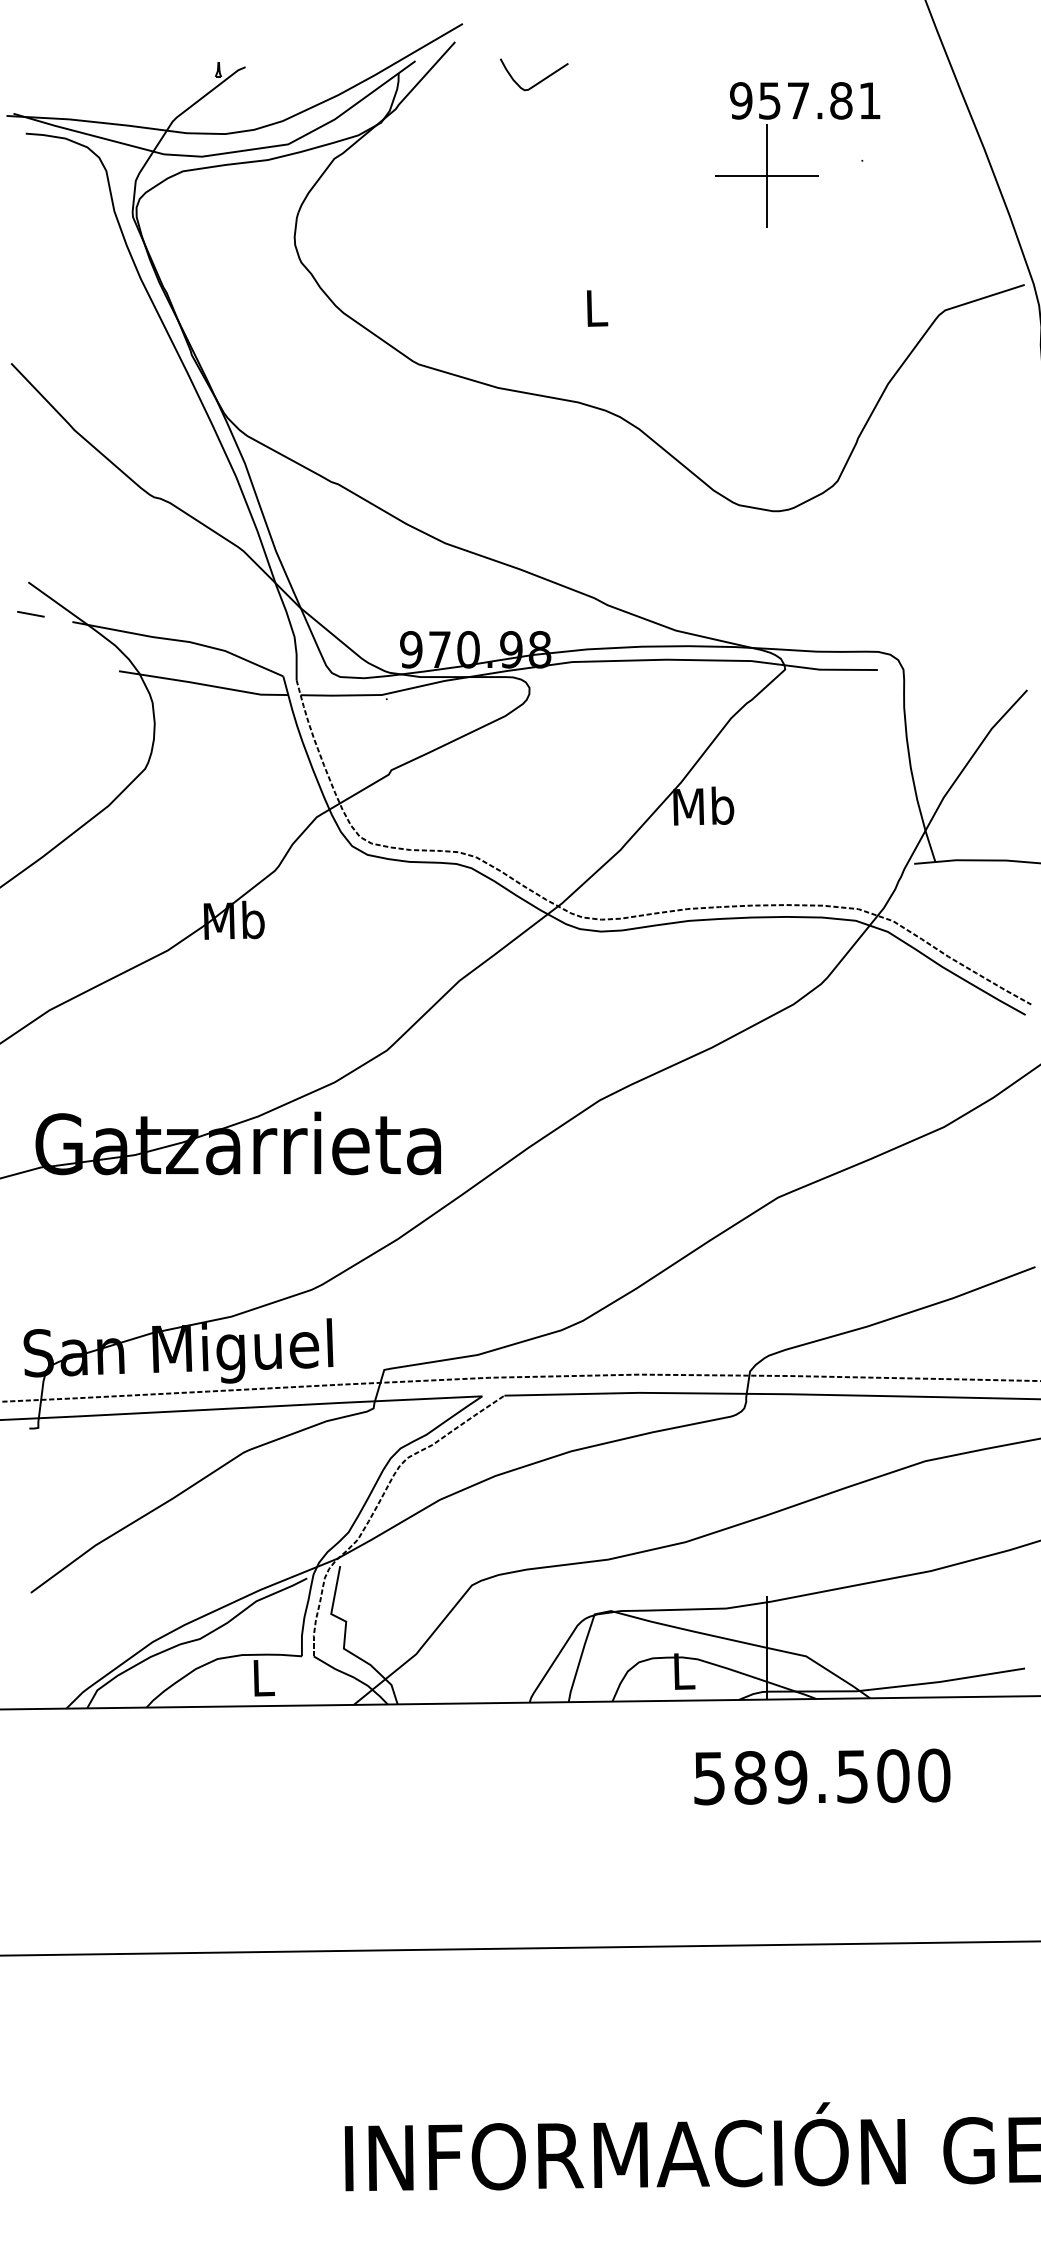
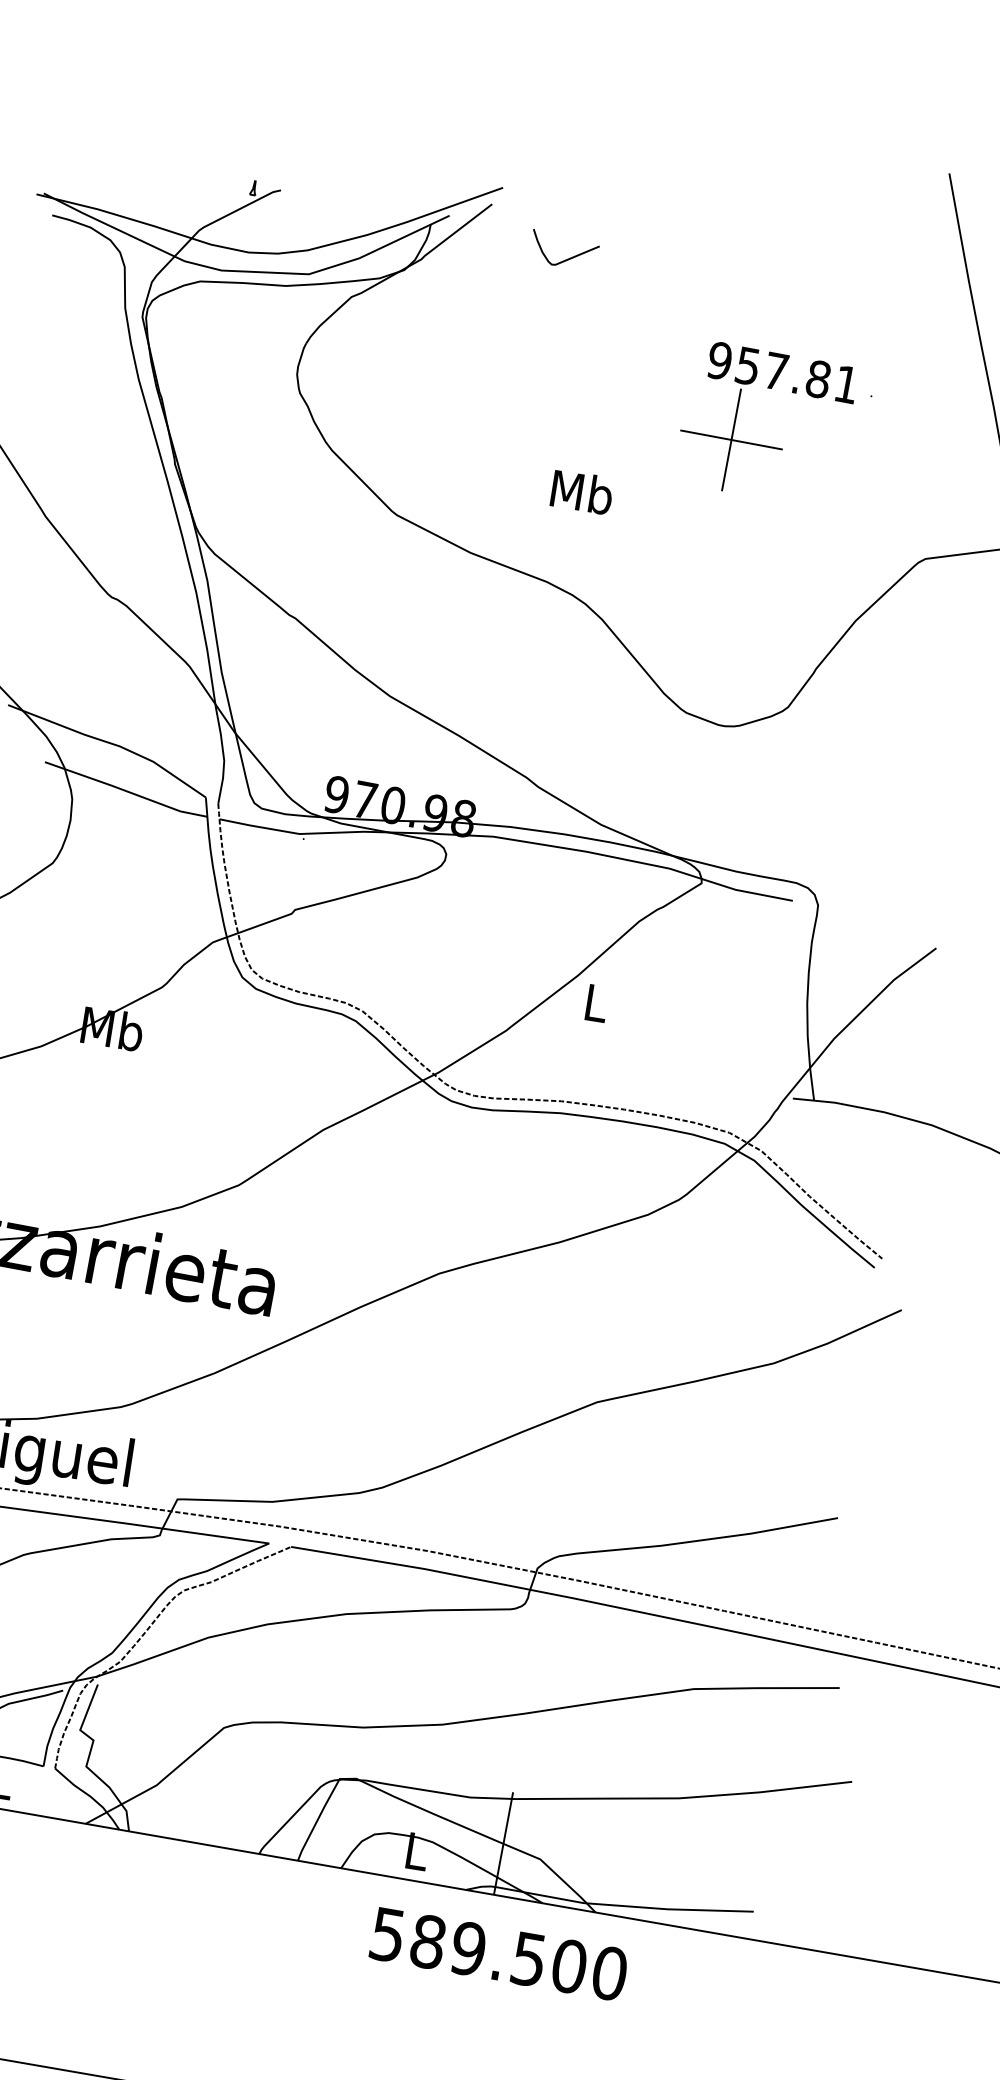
part: (797, 175) -> (761, 444), moved
text: (595, 307) -> (581, 491), L -> Mb
text: (703, 805) -> (596, 1002), Mb -> L
text: (822, 1776) -> (499, 1953), moved

